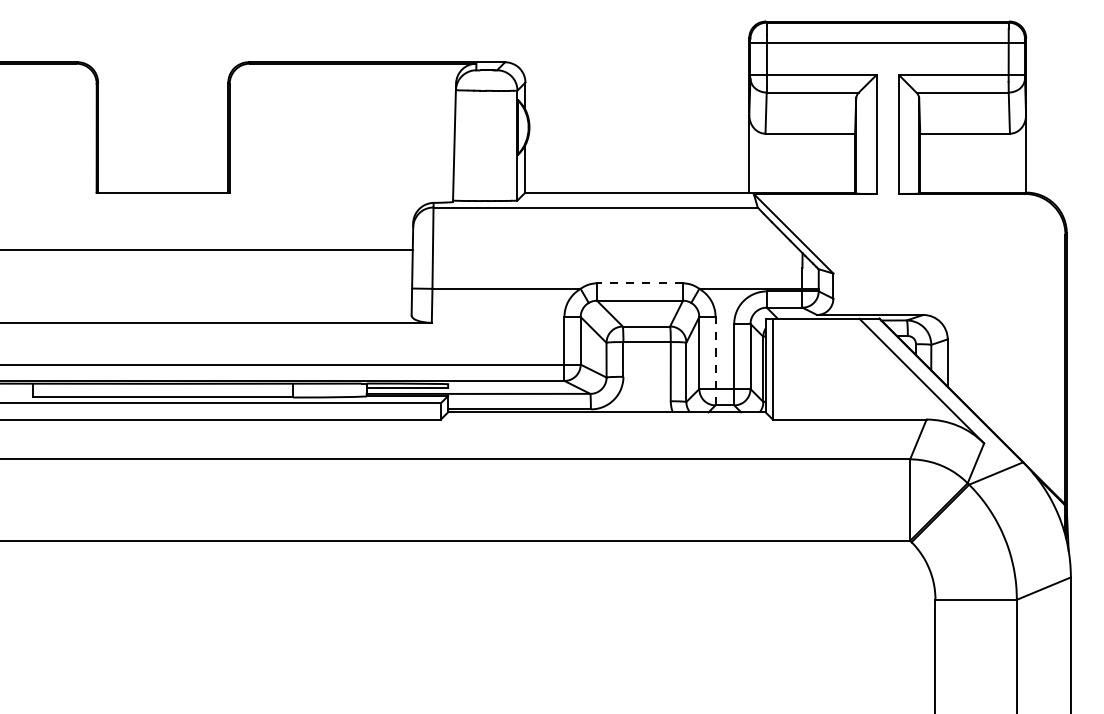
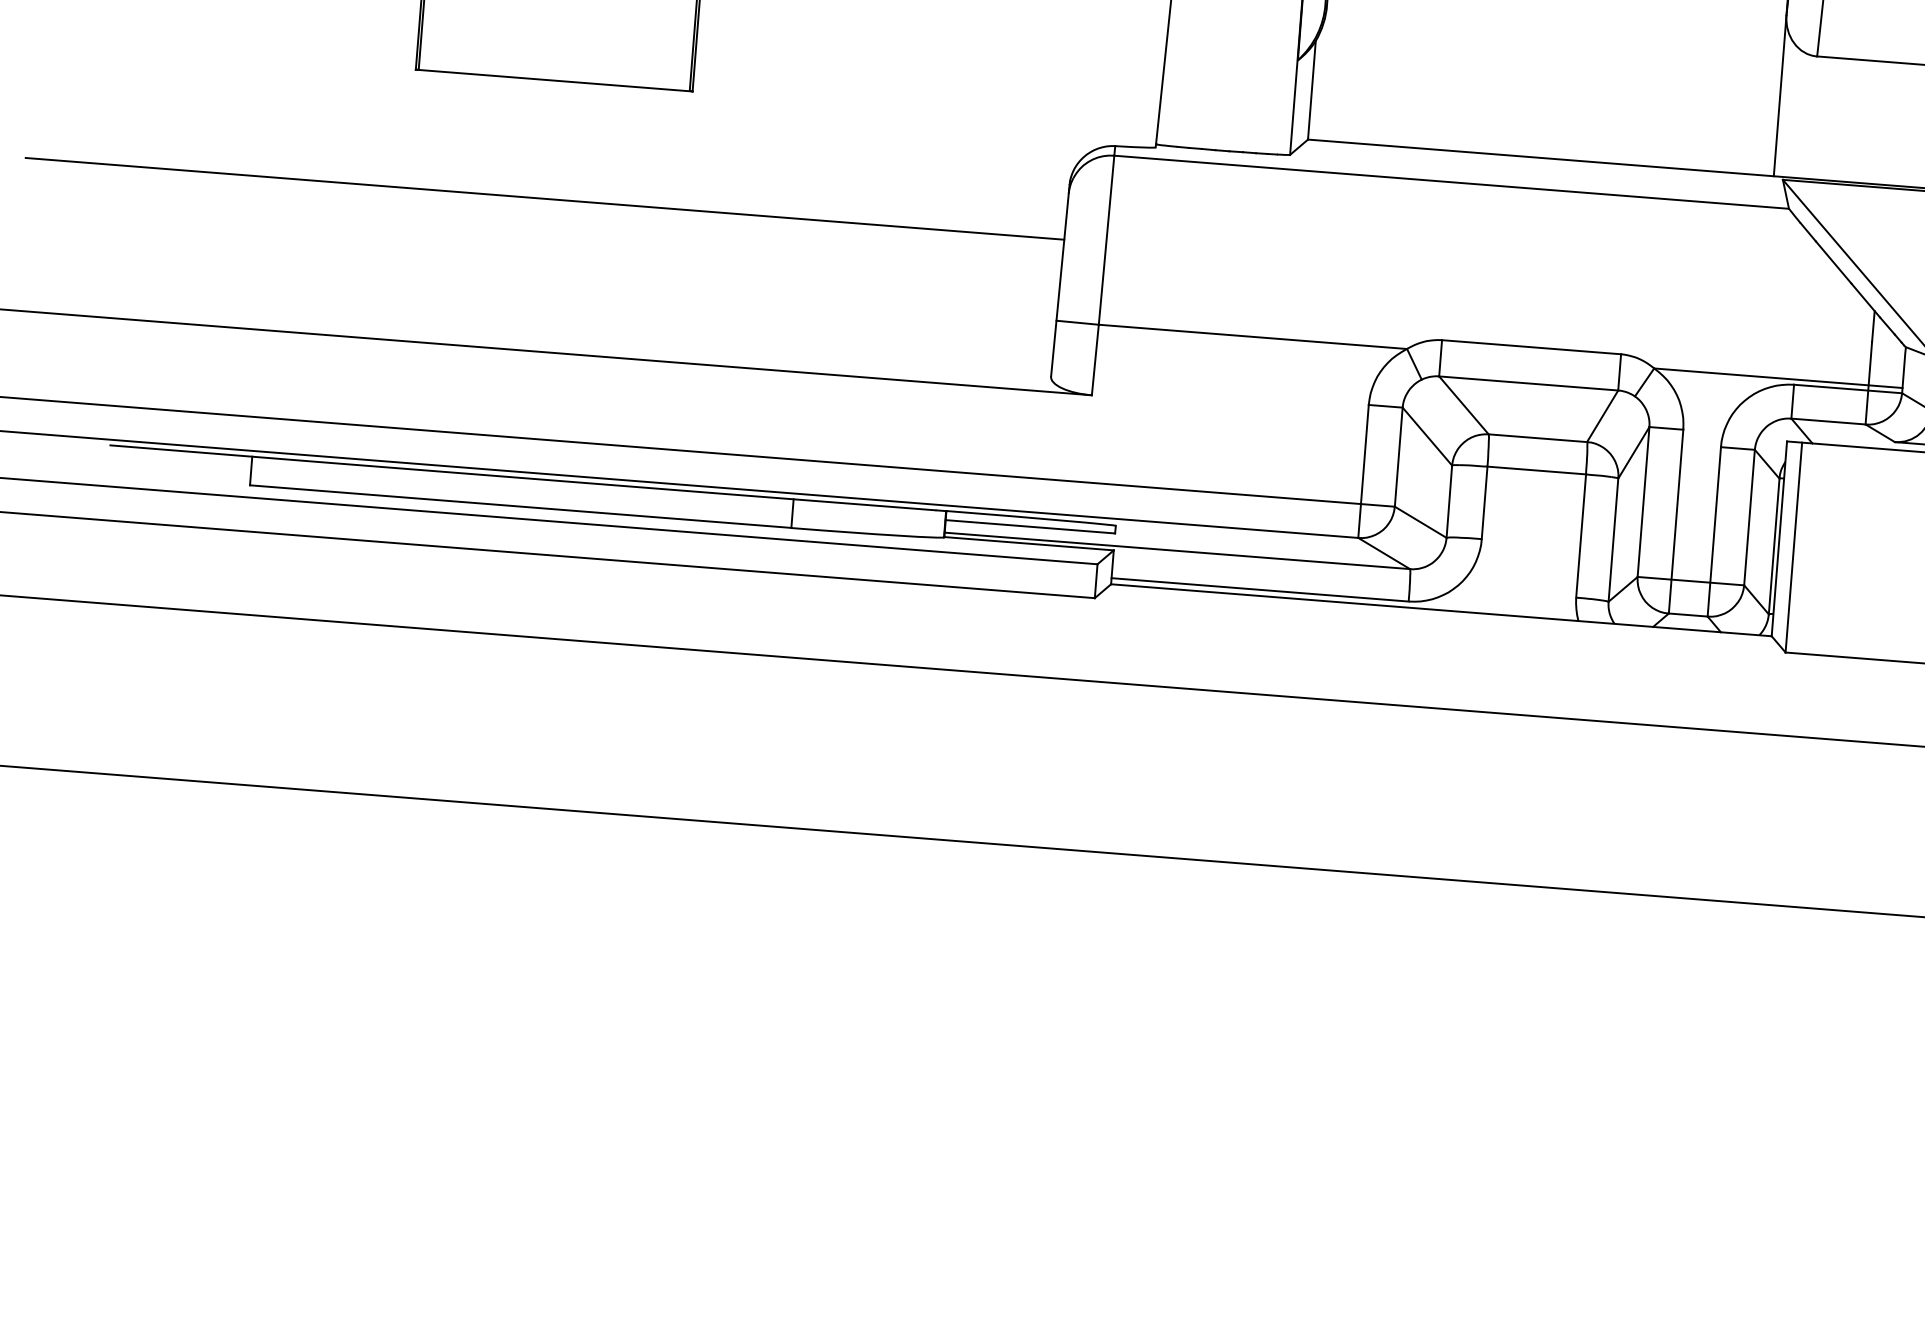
line: (639, 283) -> (1530, 347), dashed -> solid
line: (715, 360) -> (1675, 520), dashed -> solid

